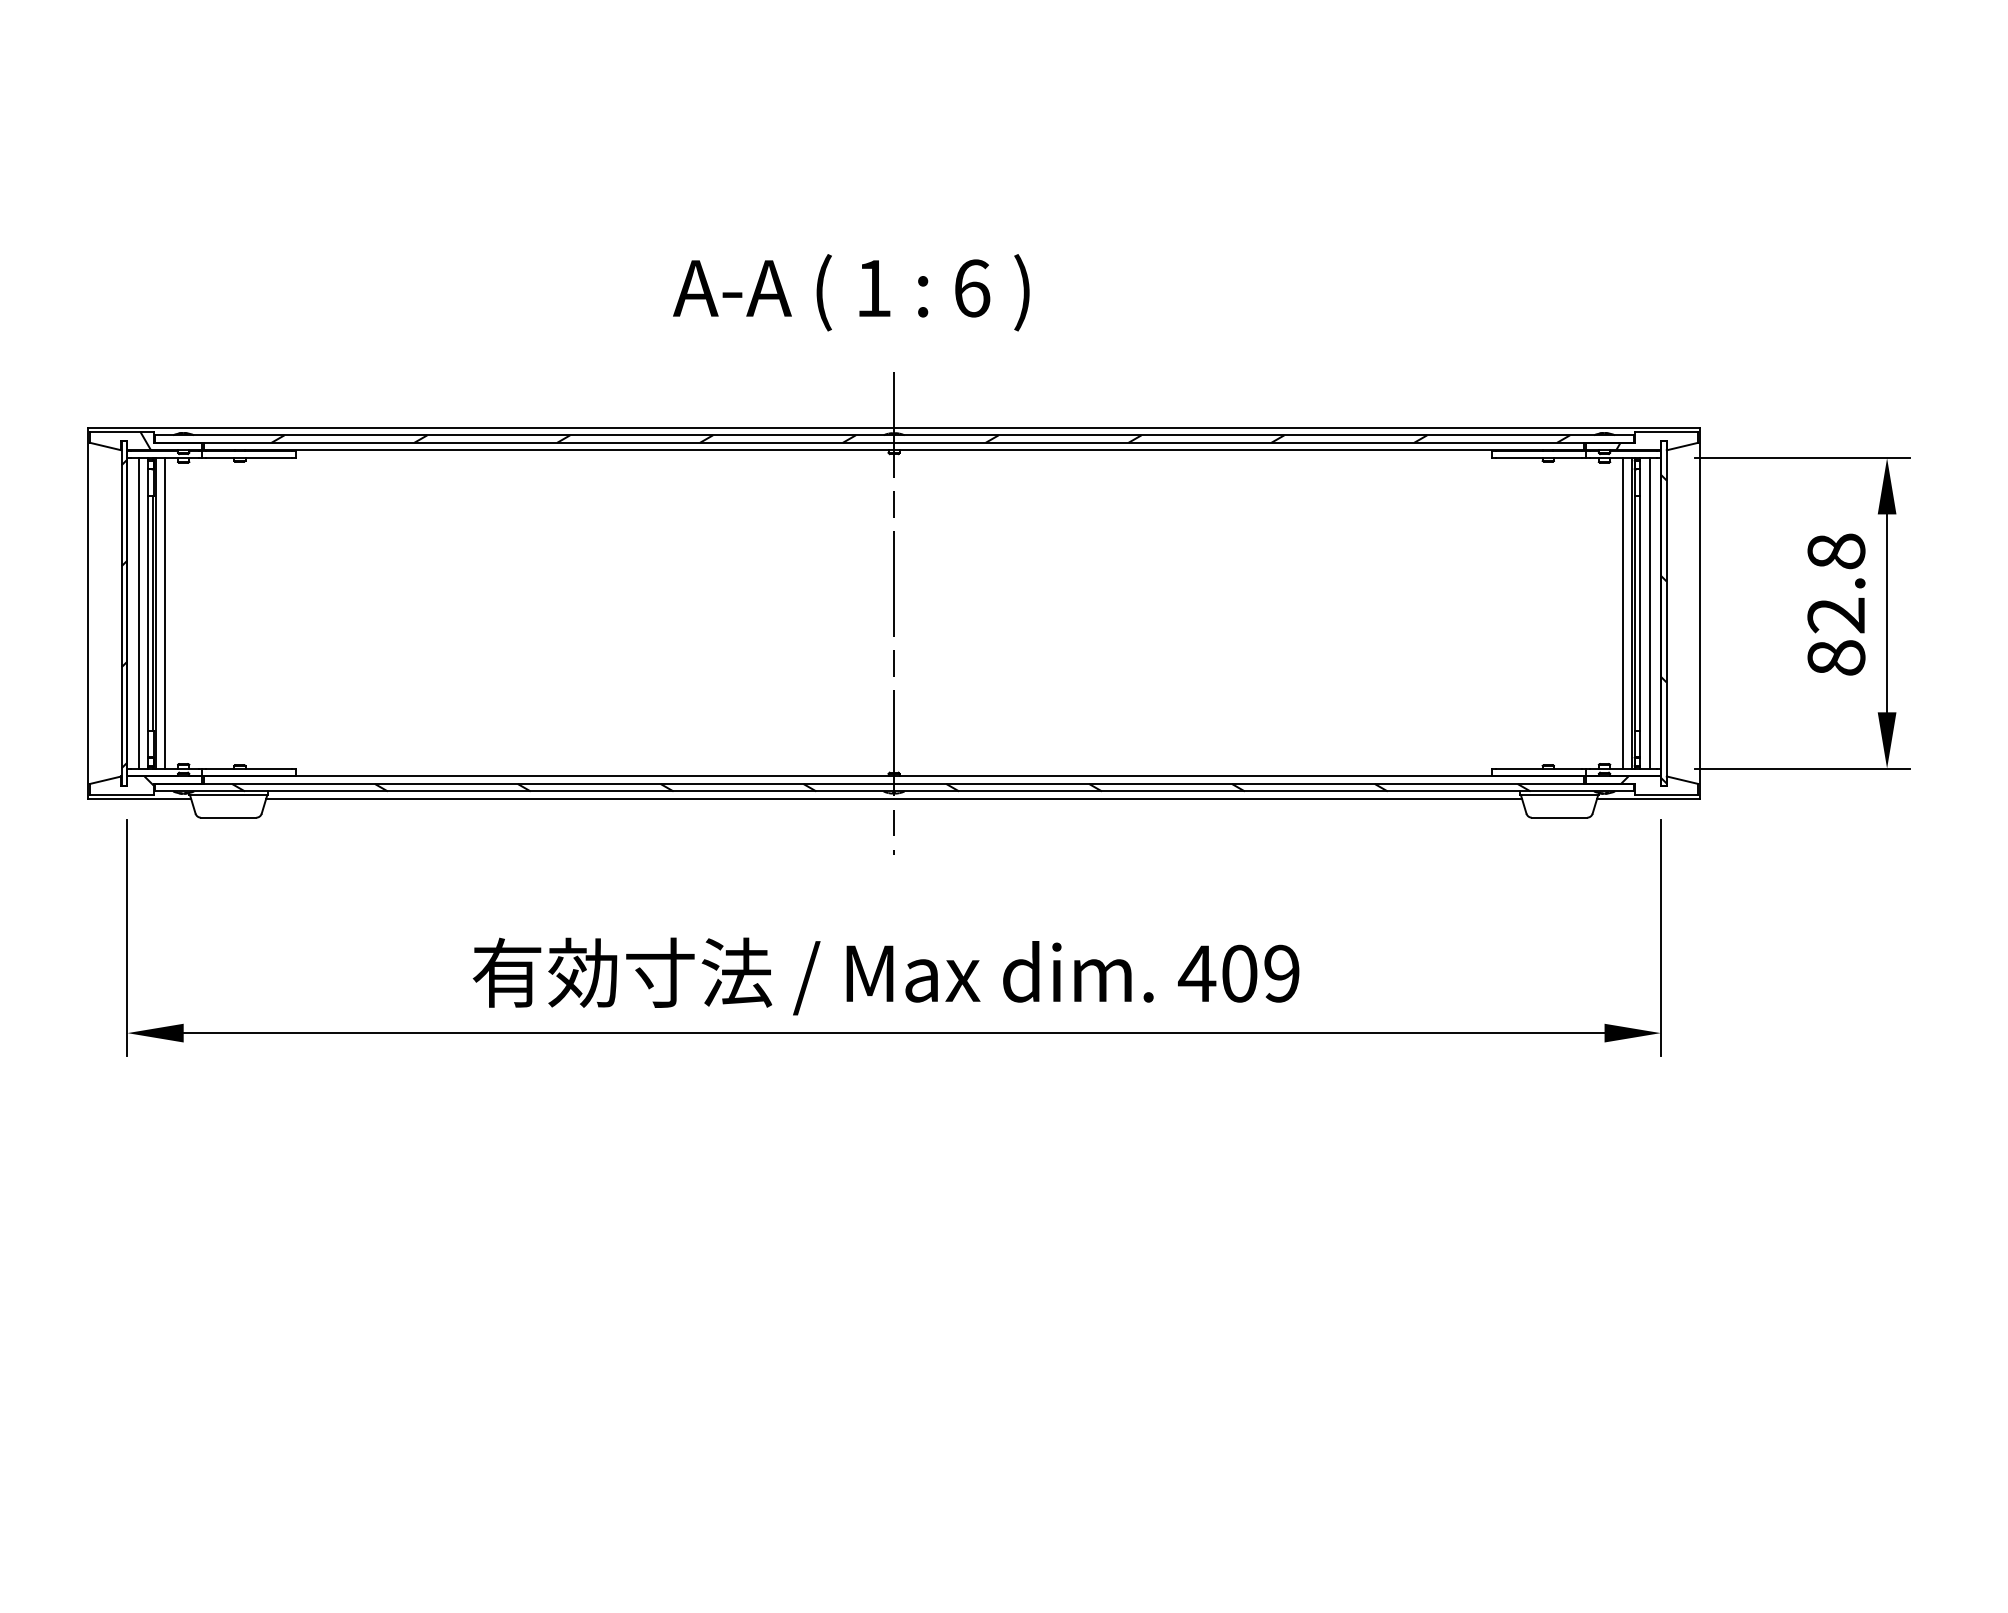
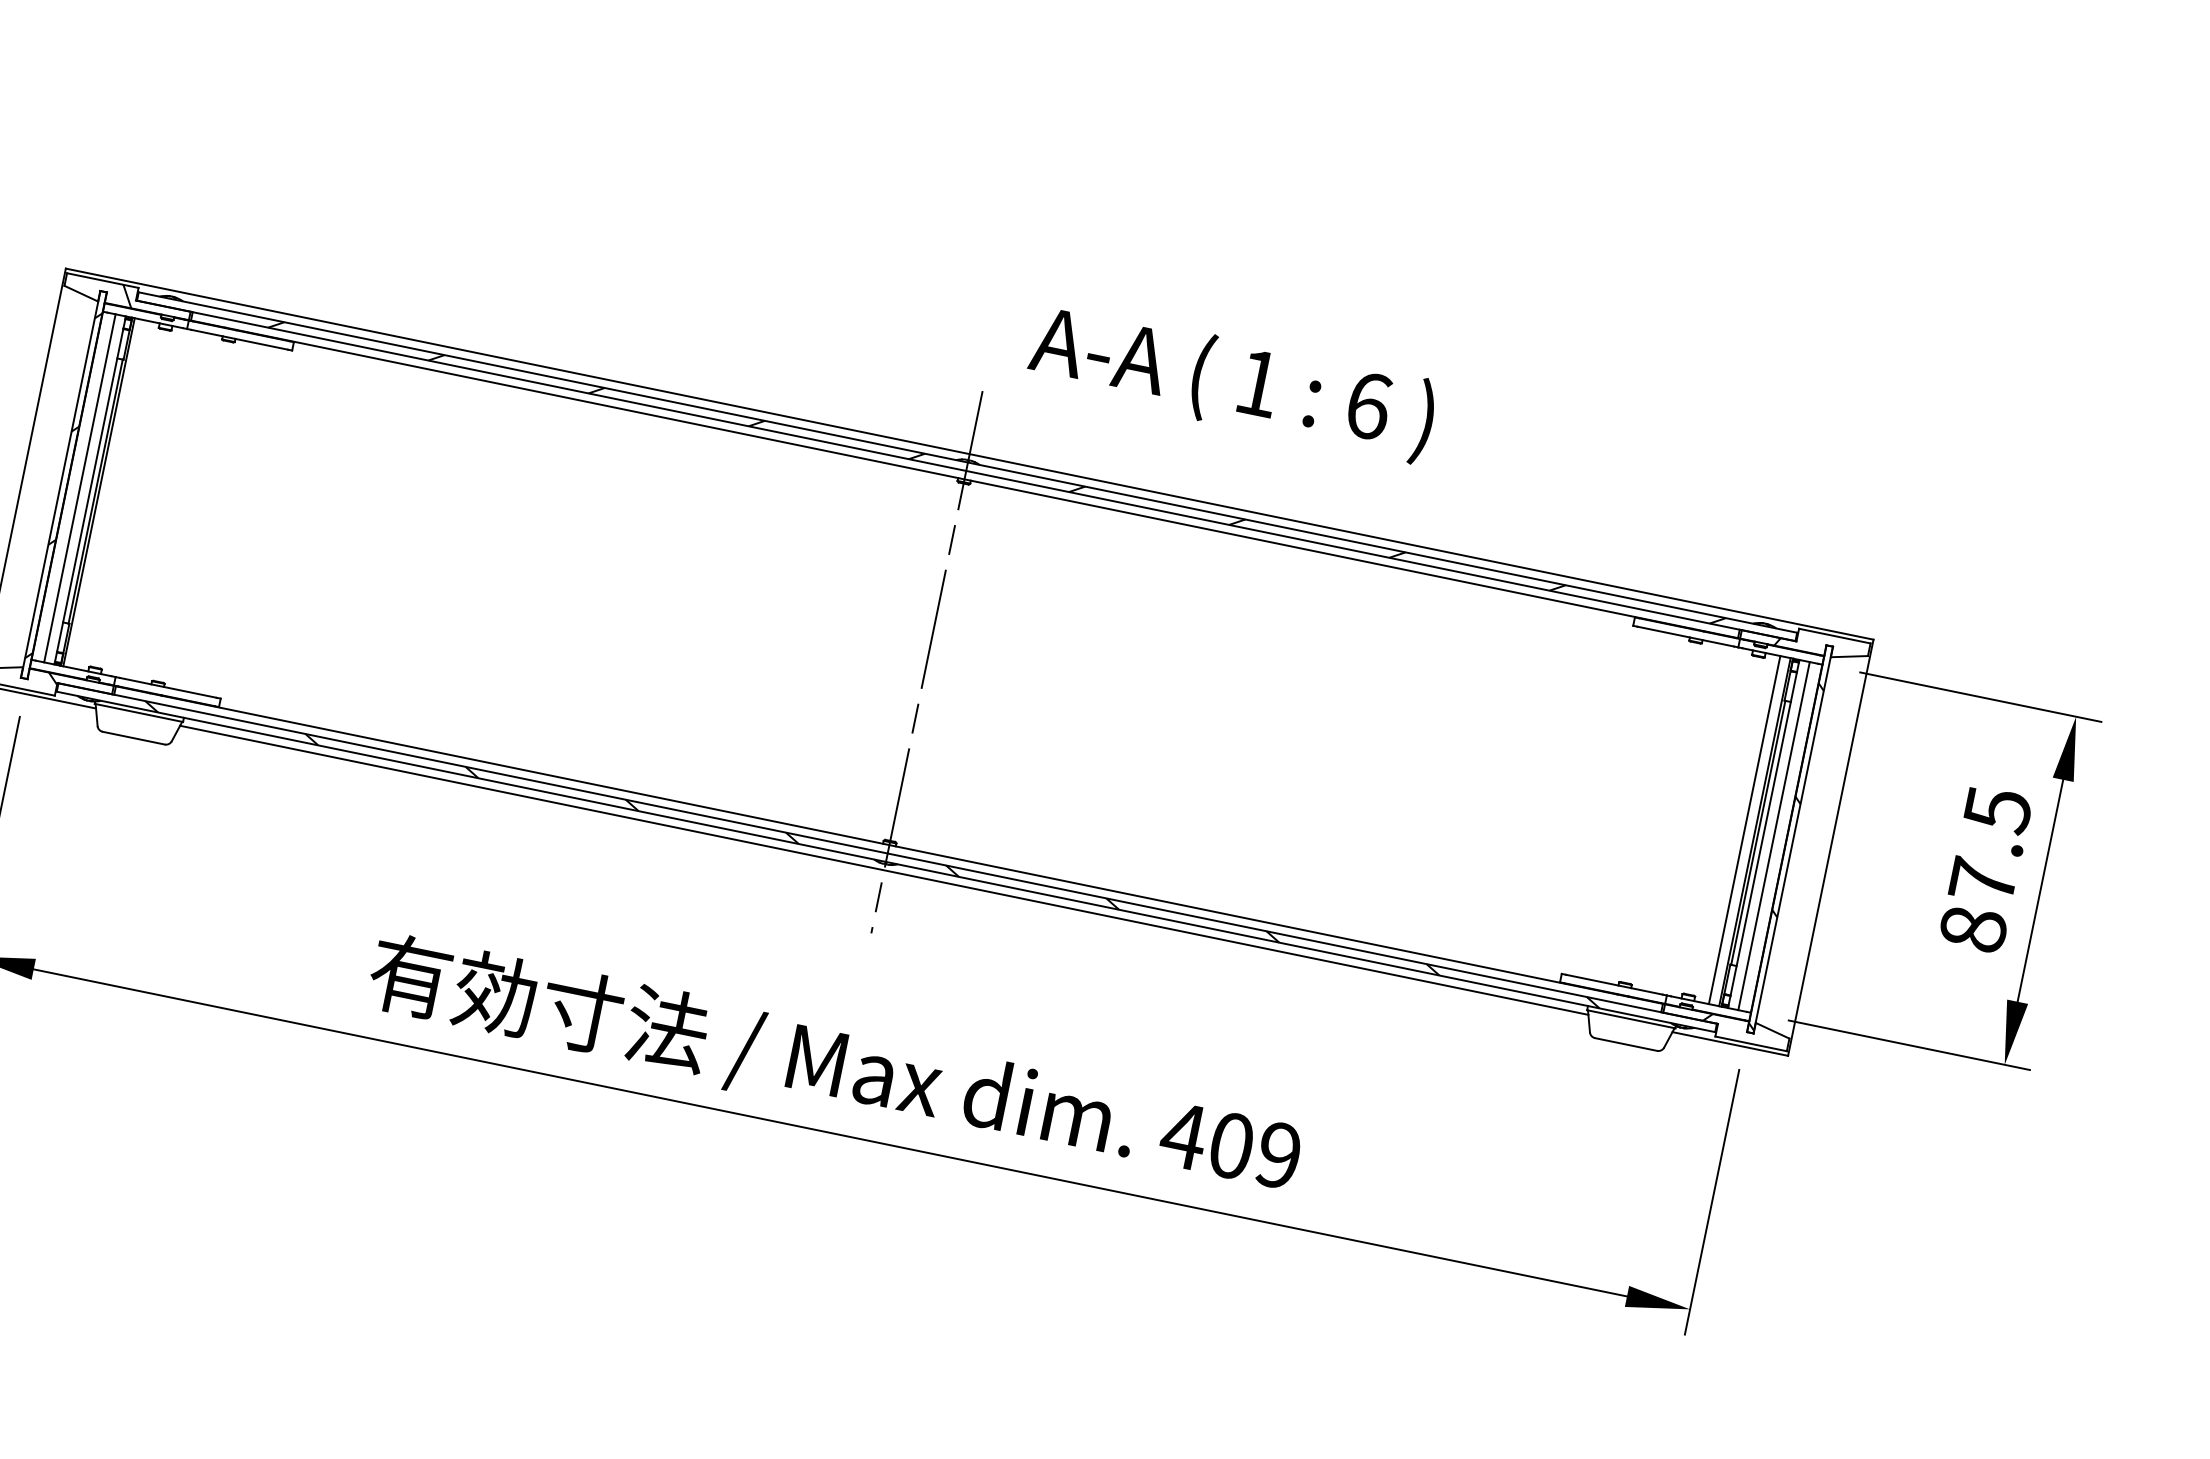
text: (851, 292) -> (1232, 382), moved
text: (1836, 583) -> (1990, 845), 82.8 -> 87.5
line: (164, 613) -> (108, 494), removed

